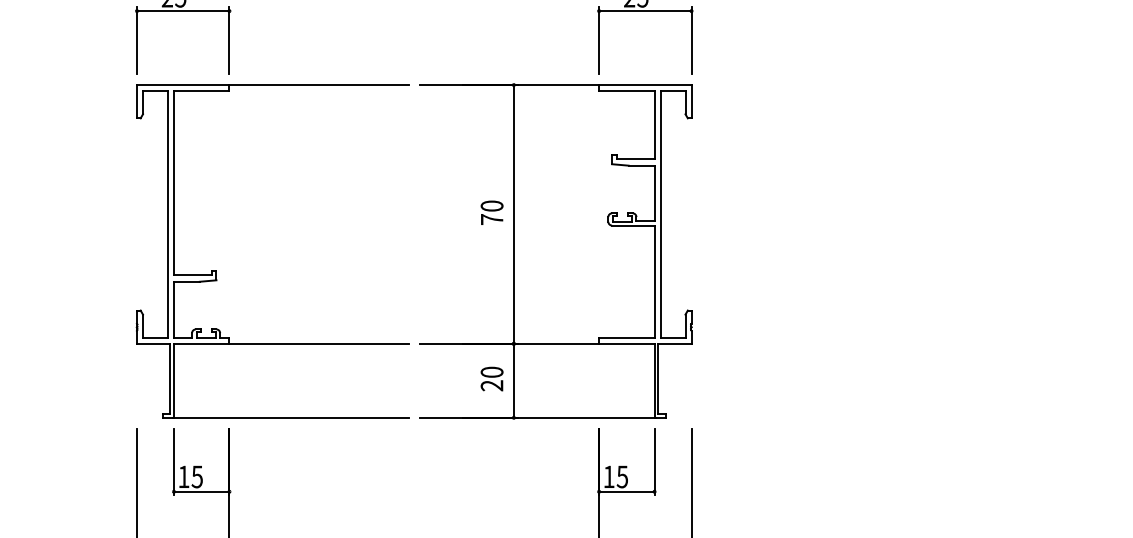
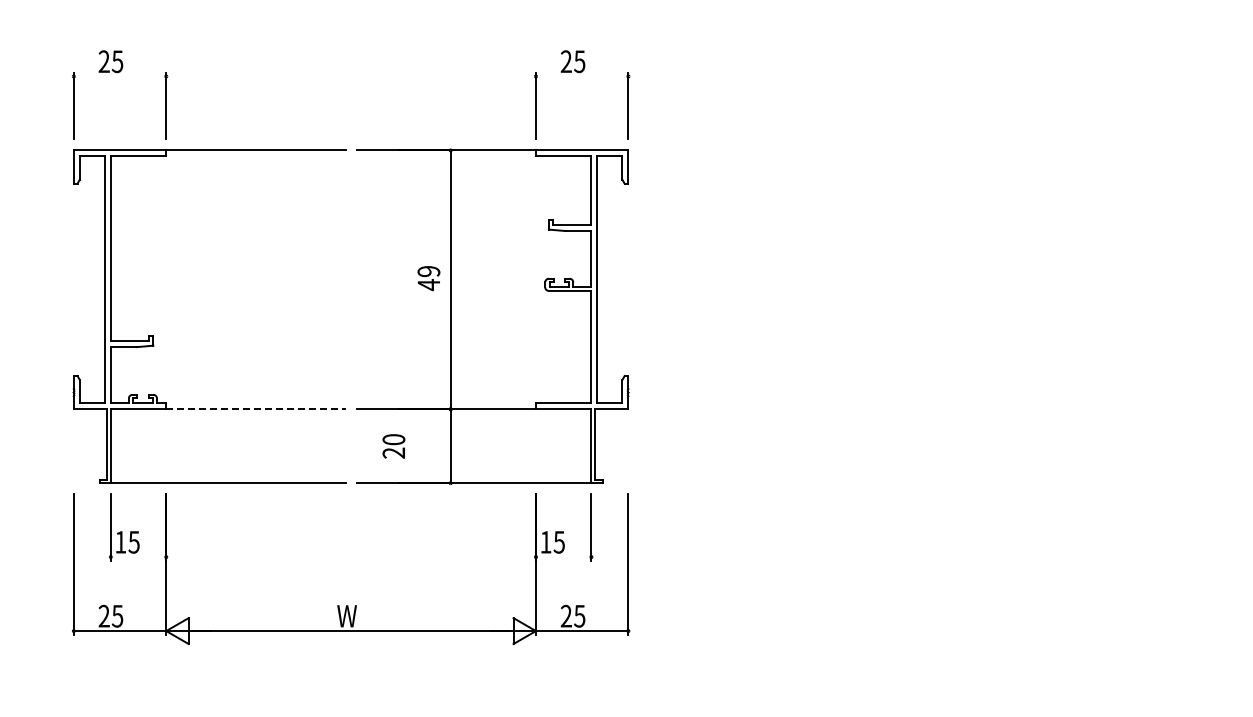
line: (182, 11) -> (119, 76), removed
line: (644, 11) -> (581, 76), removed
text: (491, 213) -> (428, 278), 70 -> 49
line: (318, 344) -> (255, 409), solid -> dashed
text: (491, 379) -> (393, 446), moved
line: (201, 492) -> (138, 557), removed
line: (626, 492) -> (563, 557), removed

